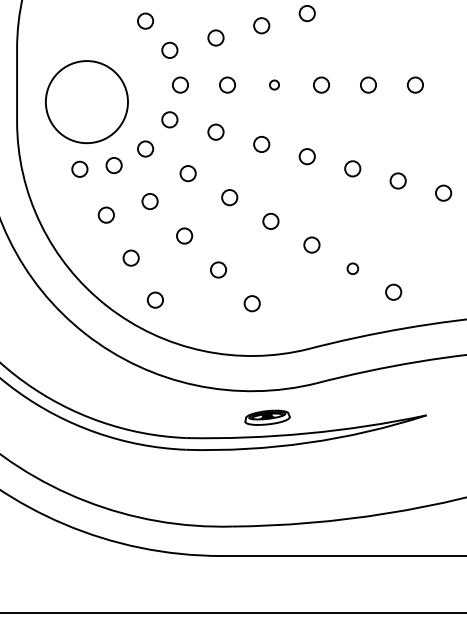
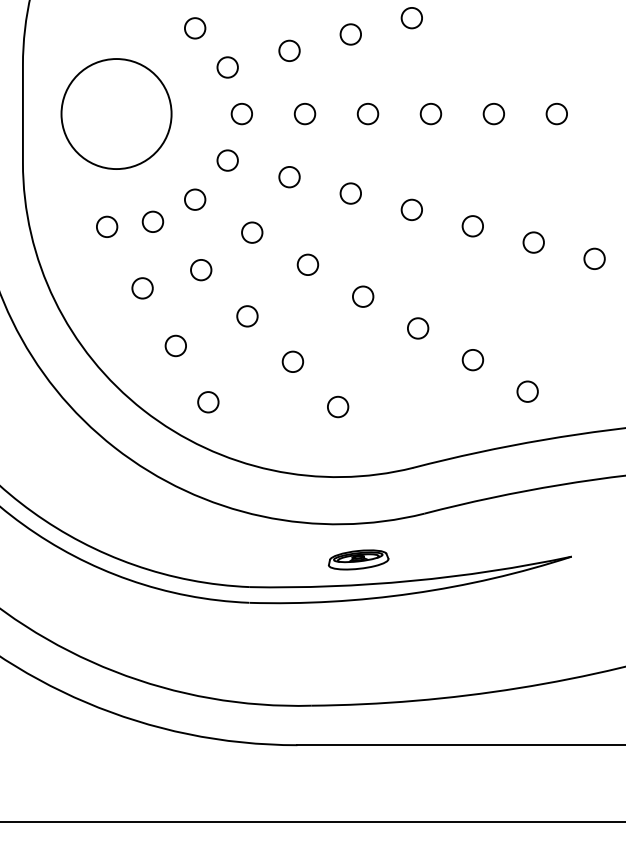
circle: (274, 84) -> (367, 113), size x1.67
circle: (86, 102) -> (115, 114), moved
circle: (352, 268) -> (472, 359), size x1.43

